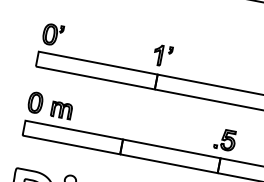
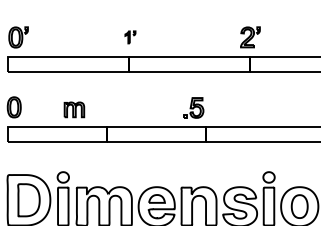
part: (162, 56) -> (130, 37), size x0.6
part: (61, 110) -> (74, 109), moved
part: (225, 139) -> (193, 107), moved

